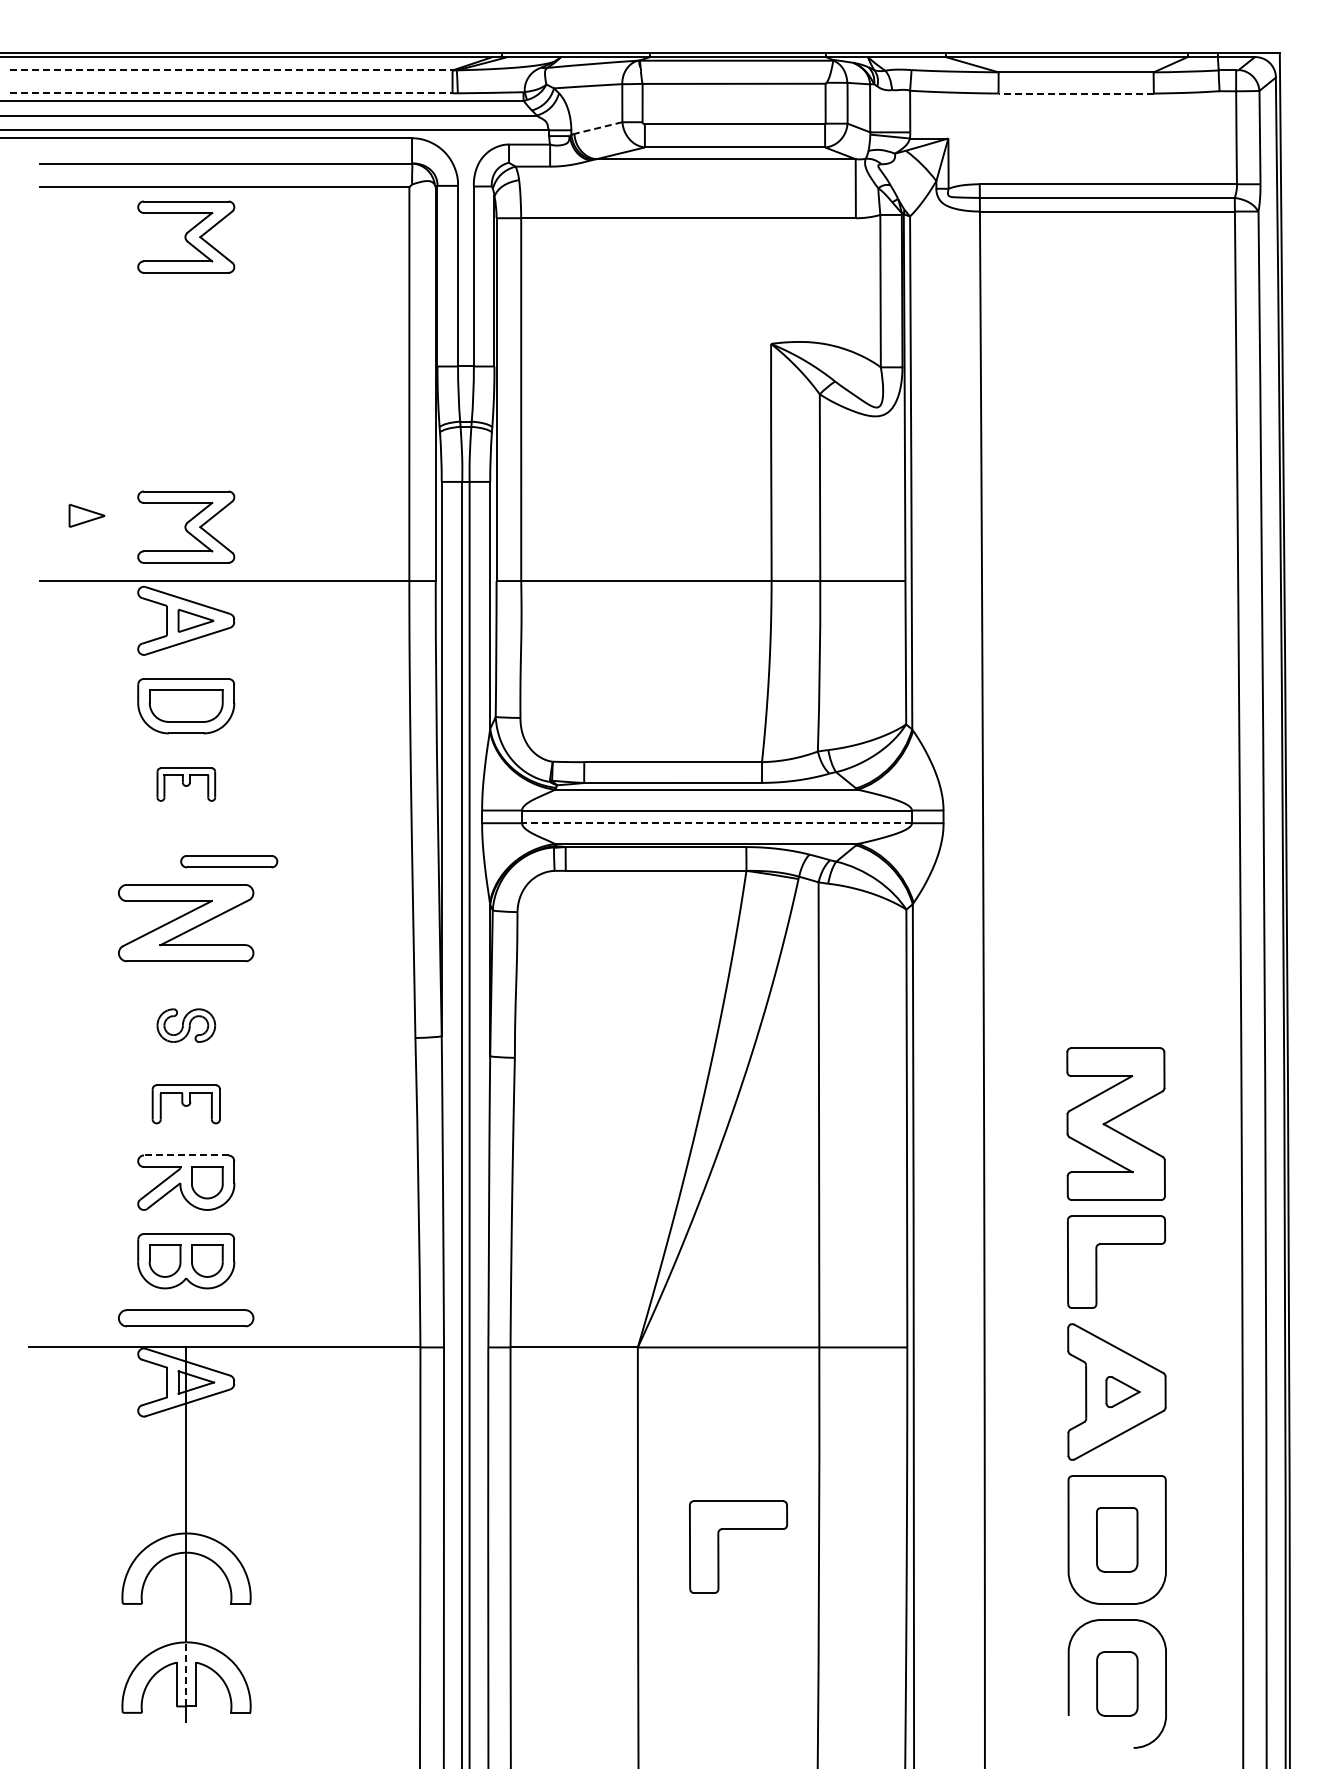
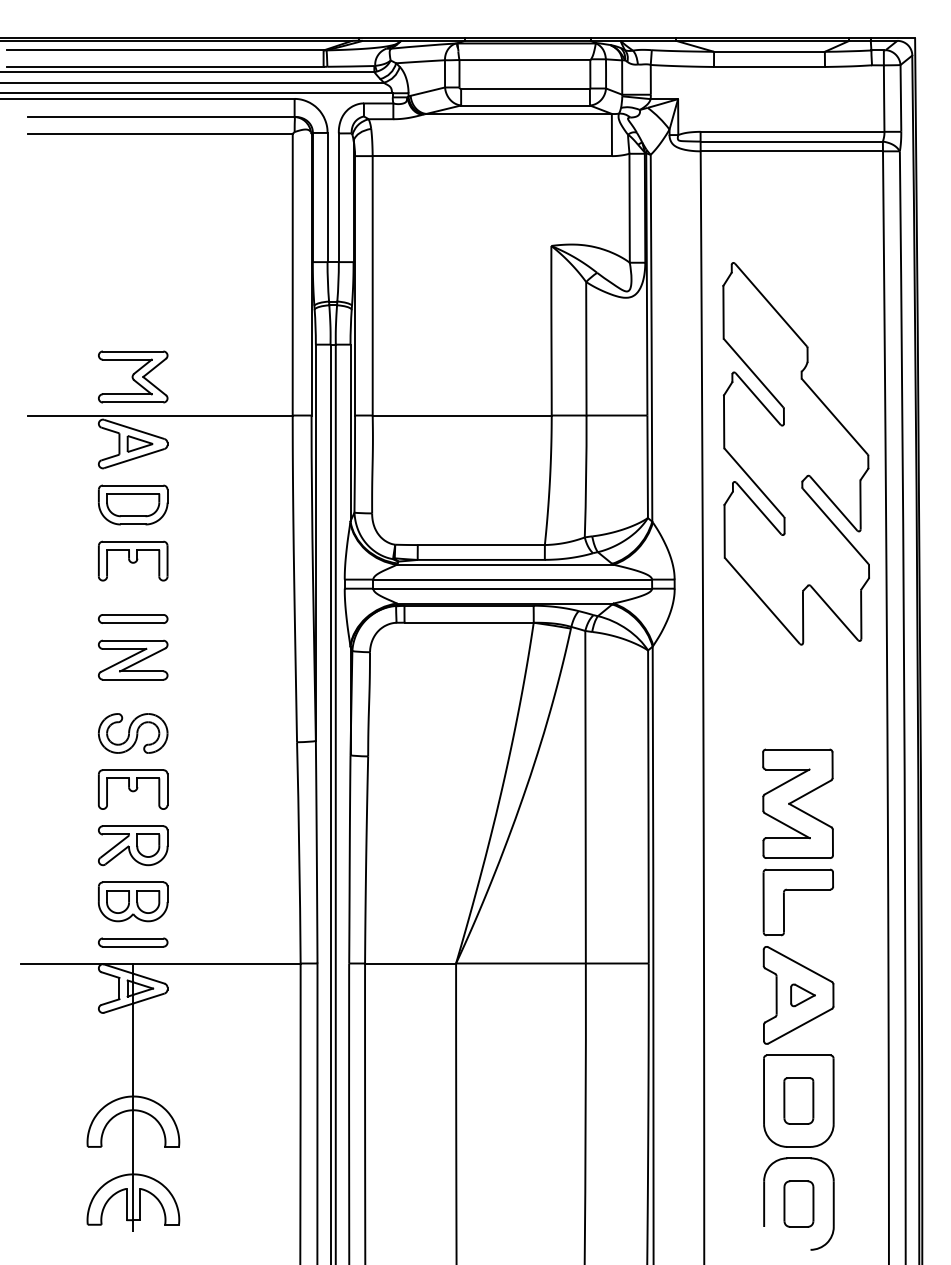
line: (231, 70) -> (165, 50), dashed -> solid
line: (231, 93) -> (165, 66), dashed -> solid
line: (1076, 93) -> (769, 66), dashed -> solid
line: (598, 128) -> (427, 91), dashed -> solid
part: (186, 236) -> (133, 169), removed
part: (86, 515) -> (61, 368), removed
part: (1113, 634) -> (796, 453), added
part: (186, 784) -> (133, 561), size x1.67
line: (717, 823) -> (513, 588), dashed -> solid
part: (229, 861) -> (133, 618), moved
part: (186, 923) -> (133, 660), size x0.71
part: (186, 1025) -> (133, 733), size x1.67
part: (186, 1104) -> (133, 789), size x1.43
line: (185, 1155) -> (132, 826), dashed -> solid
part: (186, 1317) -> (133, 942), size x0.71
part: (738, 1529) -> (528, 1093), removed
line: (186, 1673) -> (133, 1196), dashed -> solid

